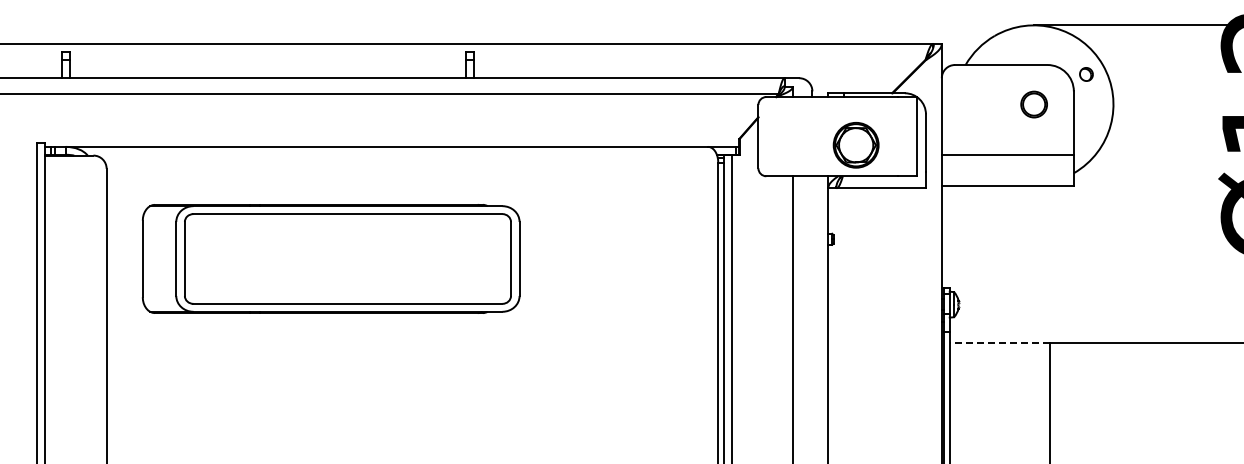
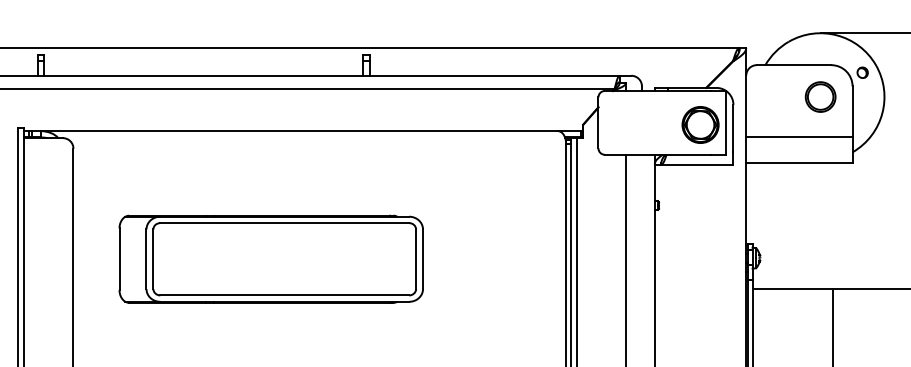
part: (1033, 104) -> (820, 96), size x1.43
part: (855, 145) -> (700, 125), moved
part: (331, 258) -> (271, 258), moved
line: (999, 342) -> (792, 288), dashed -> solid

